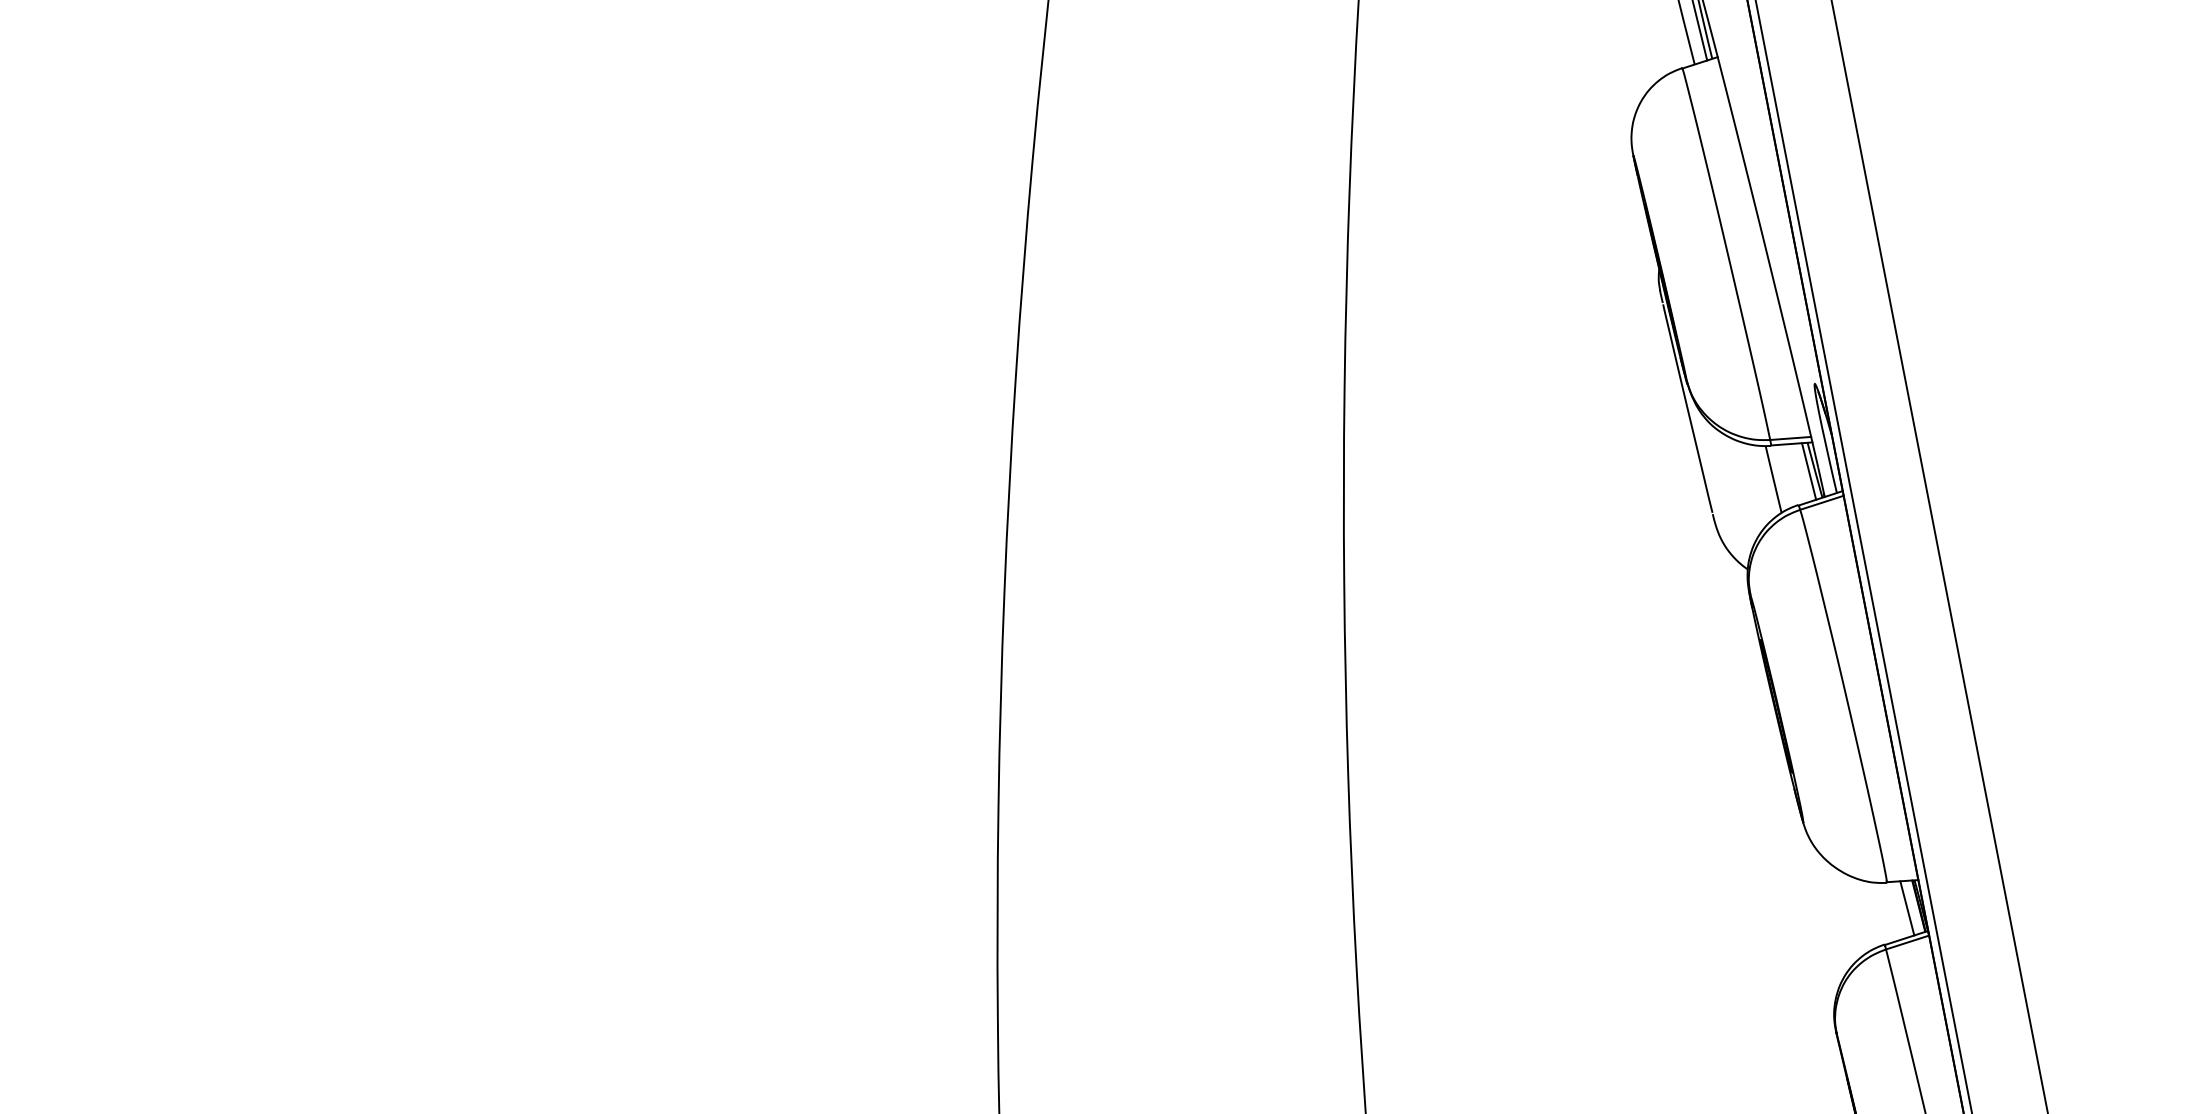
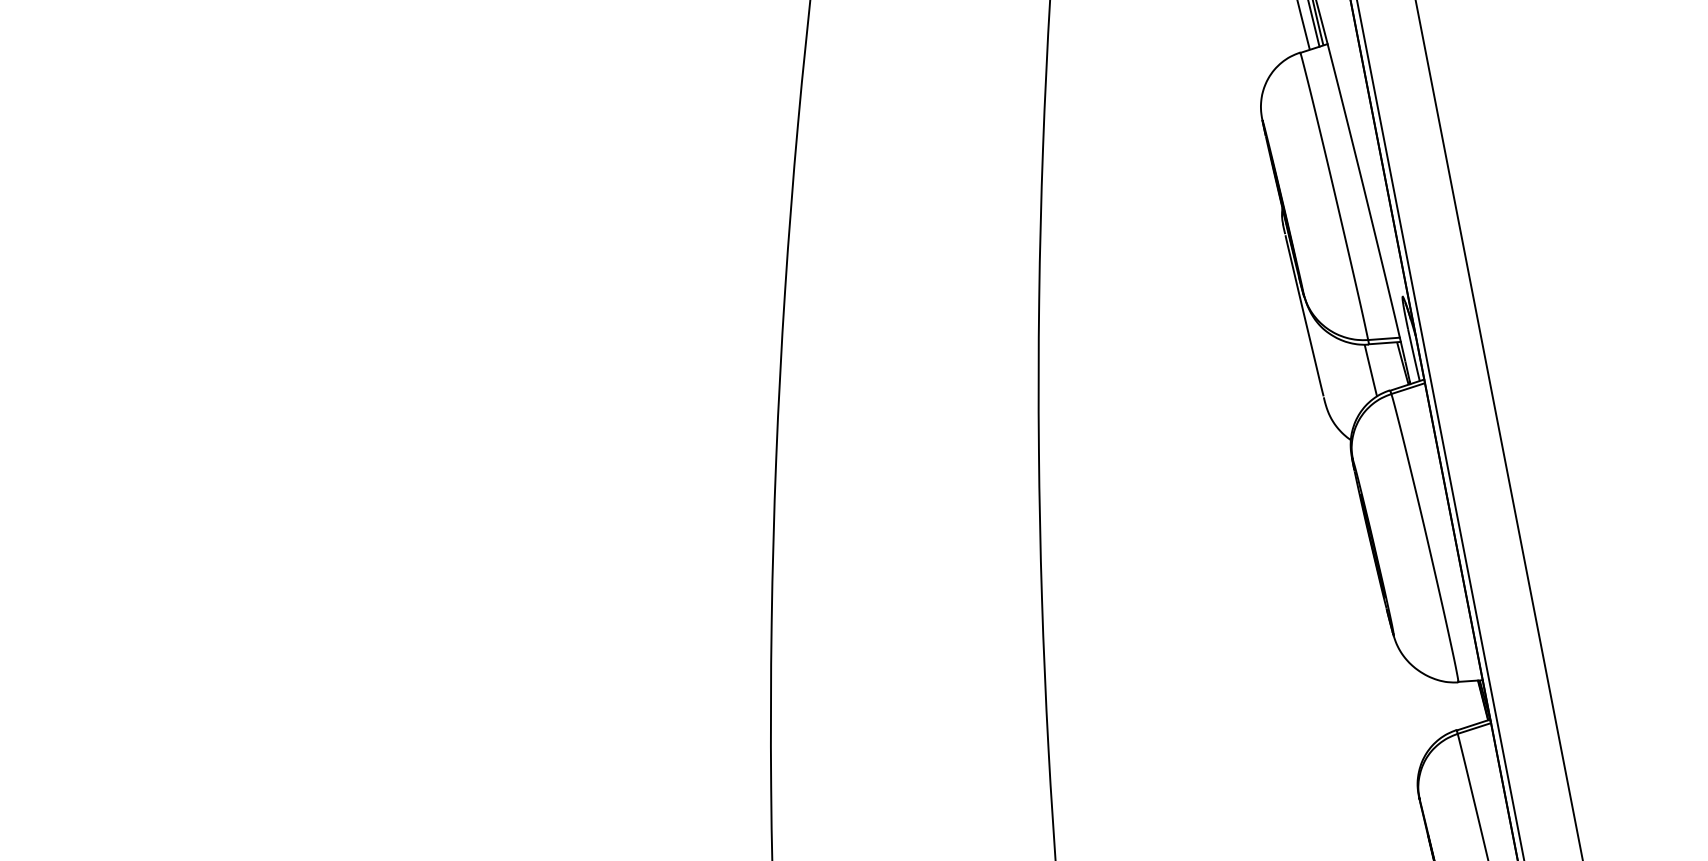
line: (1809, 471) -> (1398, 364), removed
line: (1907, 908) -> (1474, 702), removed

